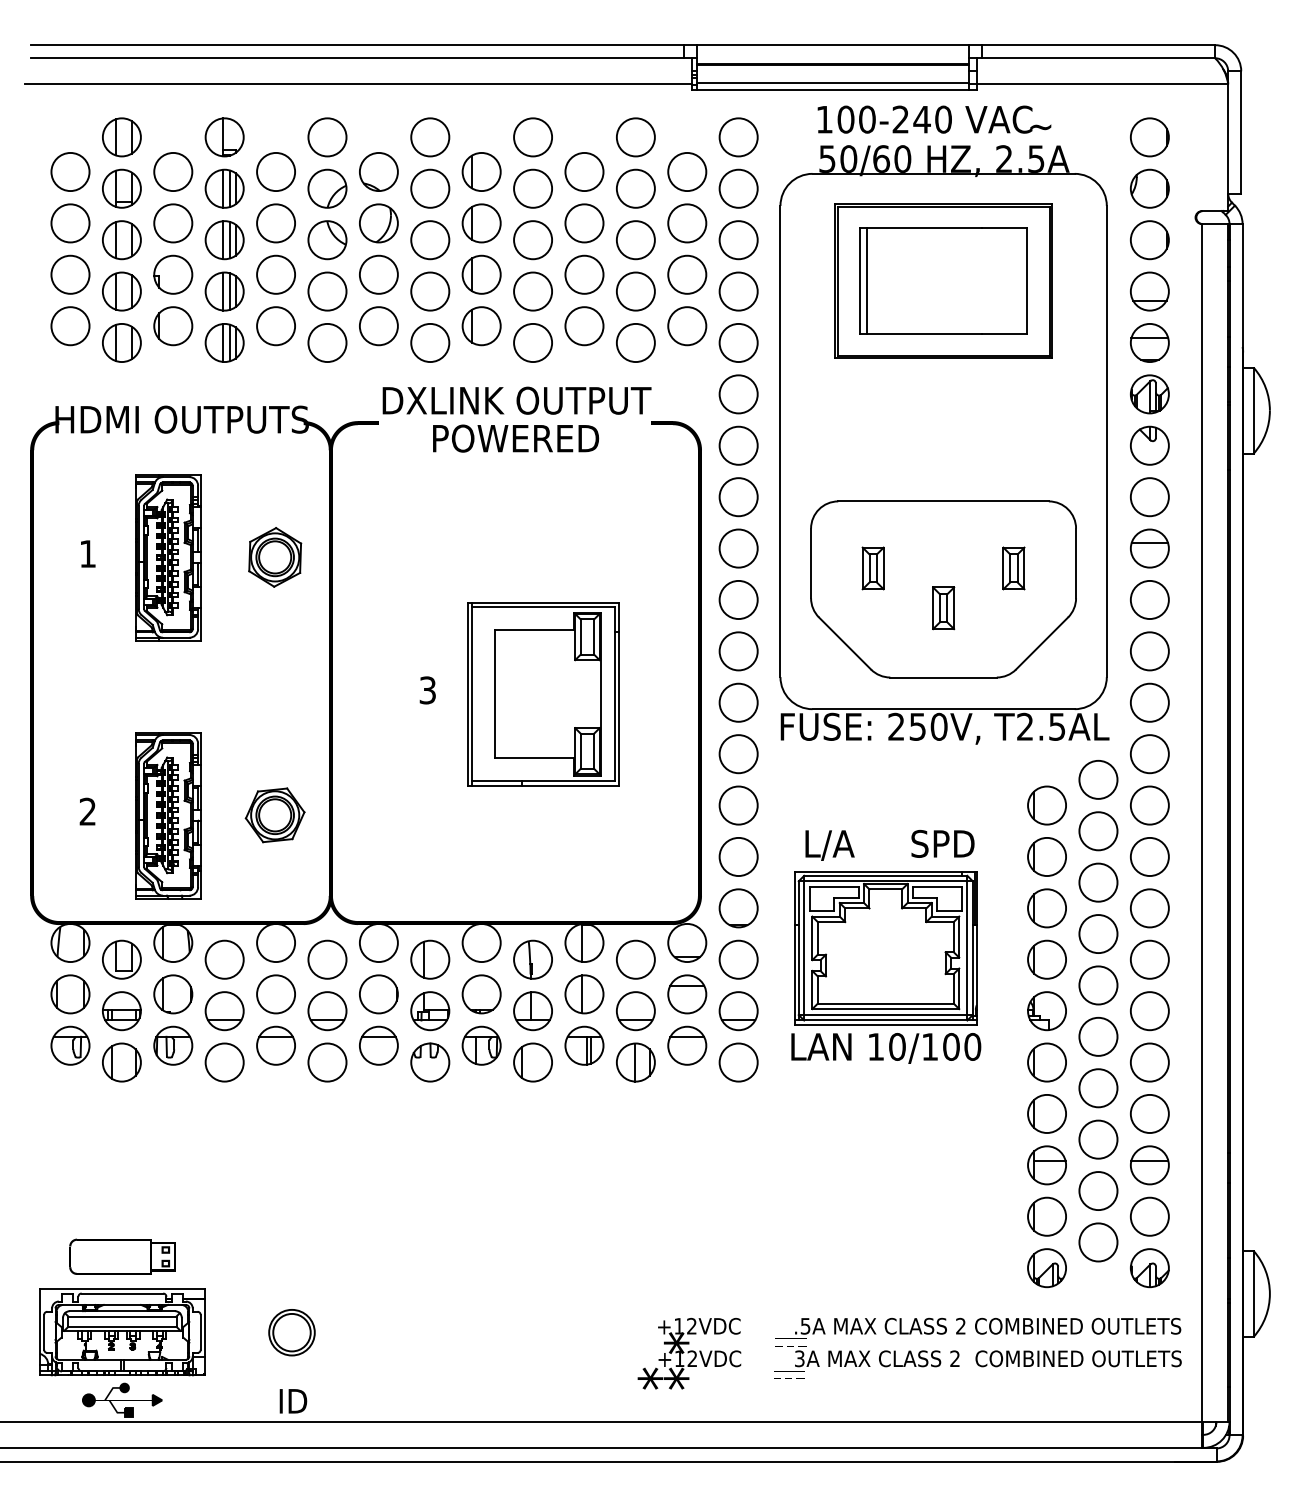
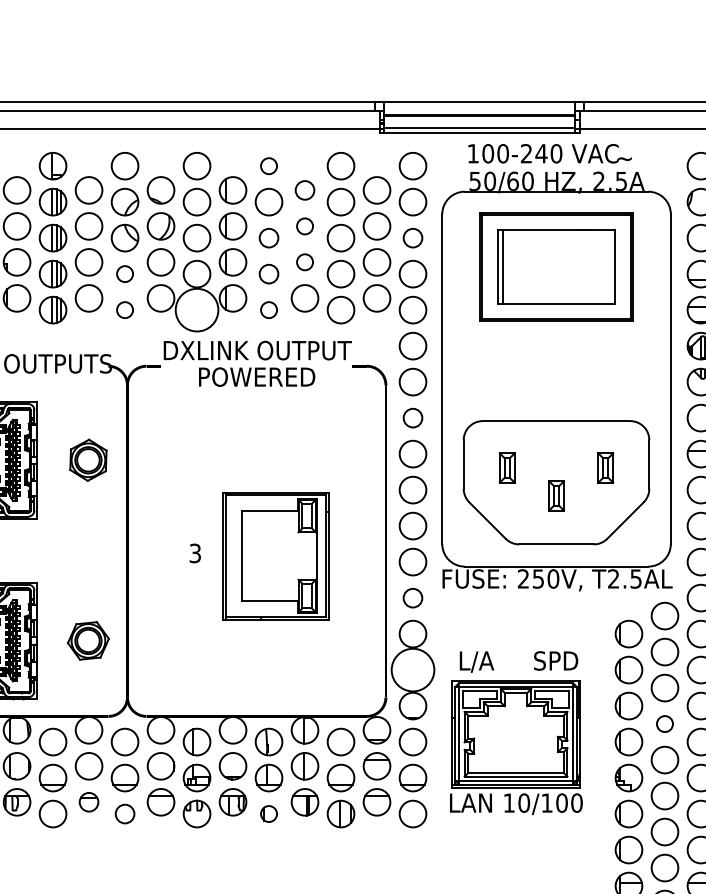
circle: (532, 137) -> (268, 166), size x0.6
circle: (584, 171) -> (305, 190), size x0.7
circle: (584, 223) -> (305, 226), size x0.6
circle: (533, 240) -> (269, 238), size x0.7
circle: (738, 240) -> (412, 238), size x0.7
circle: (584, 274) -> (305, 262), size x0.6
circle: (327, 291) -> (125, 274), size x0.6
circle: (532, 291) -> (268, 274), size x0.7
circle: (327, 342) -> (125, 309), size x0.6
circle: (430, 342) -> (197, 309), size x1.6
circle: (533, 342) -> (269, 309), size x0.6
circle: (738, 497) -> (412, 418), size x0.7
circle: (738, 754) -> (412, 598), size x0.7
circle: (738, 856) -> (412, 669), size x1.6
circle: (1098, 934) -> (665, 724), size x0.6
part: (275, 1045) -> (88, 802), size x0.7
circle: (327, 1062) -> (125, 814), size x0.7
part: (532, 1062) -> (268, 814), size x0.6

